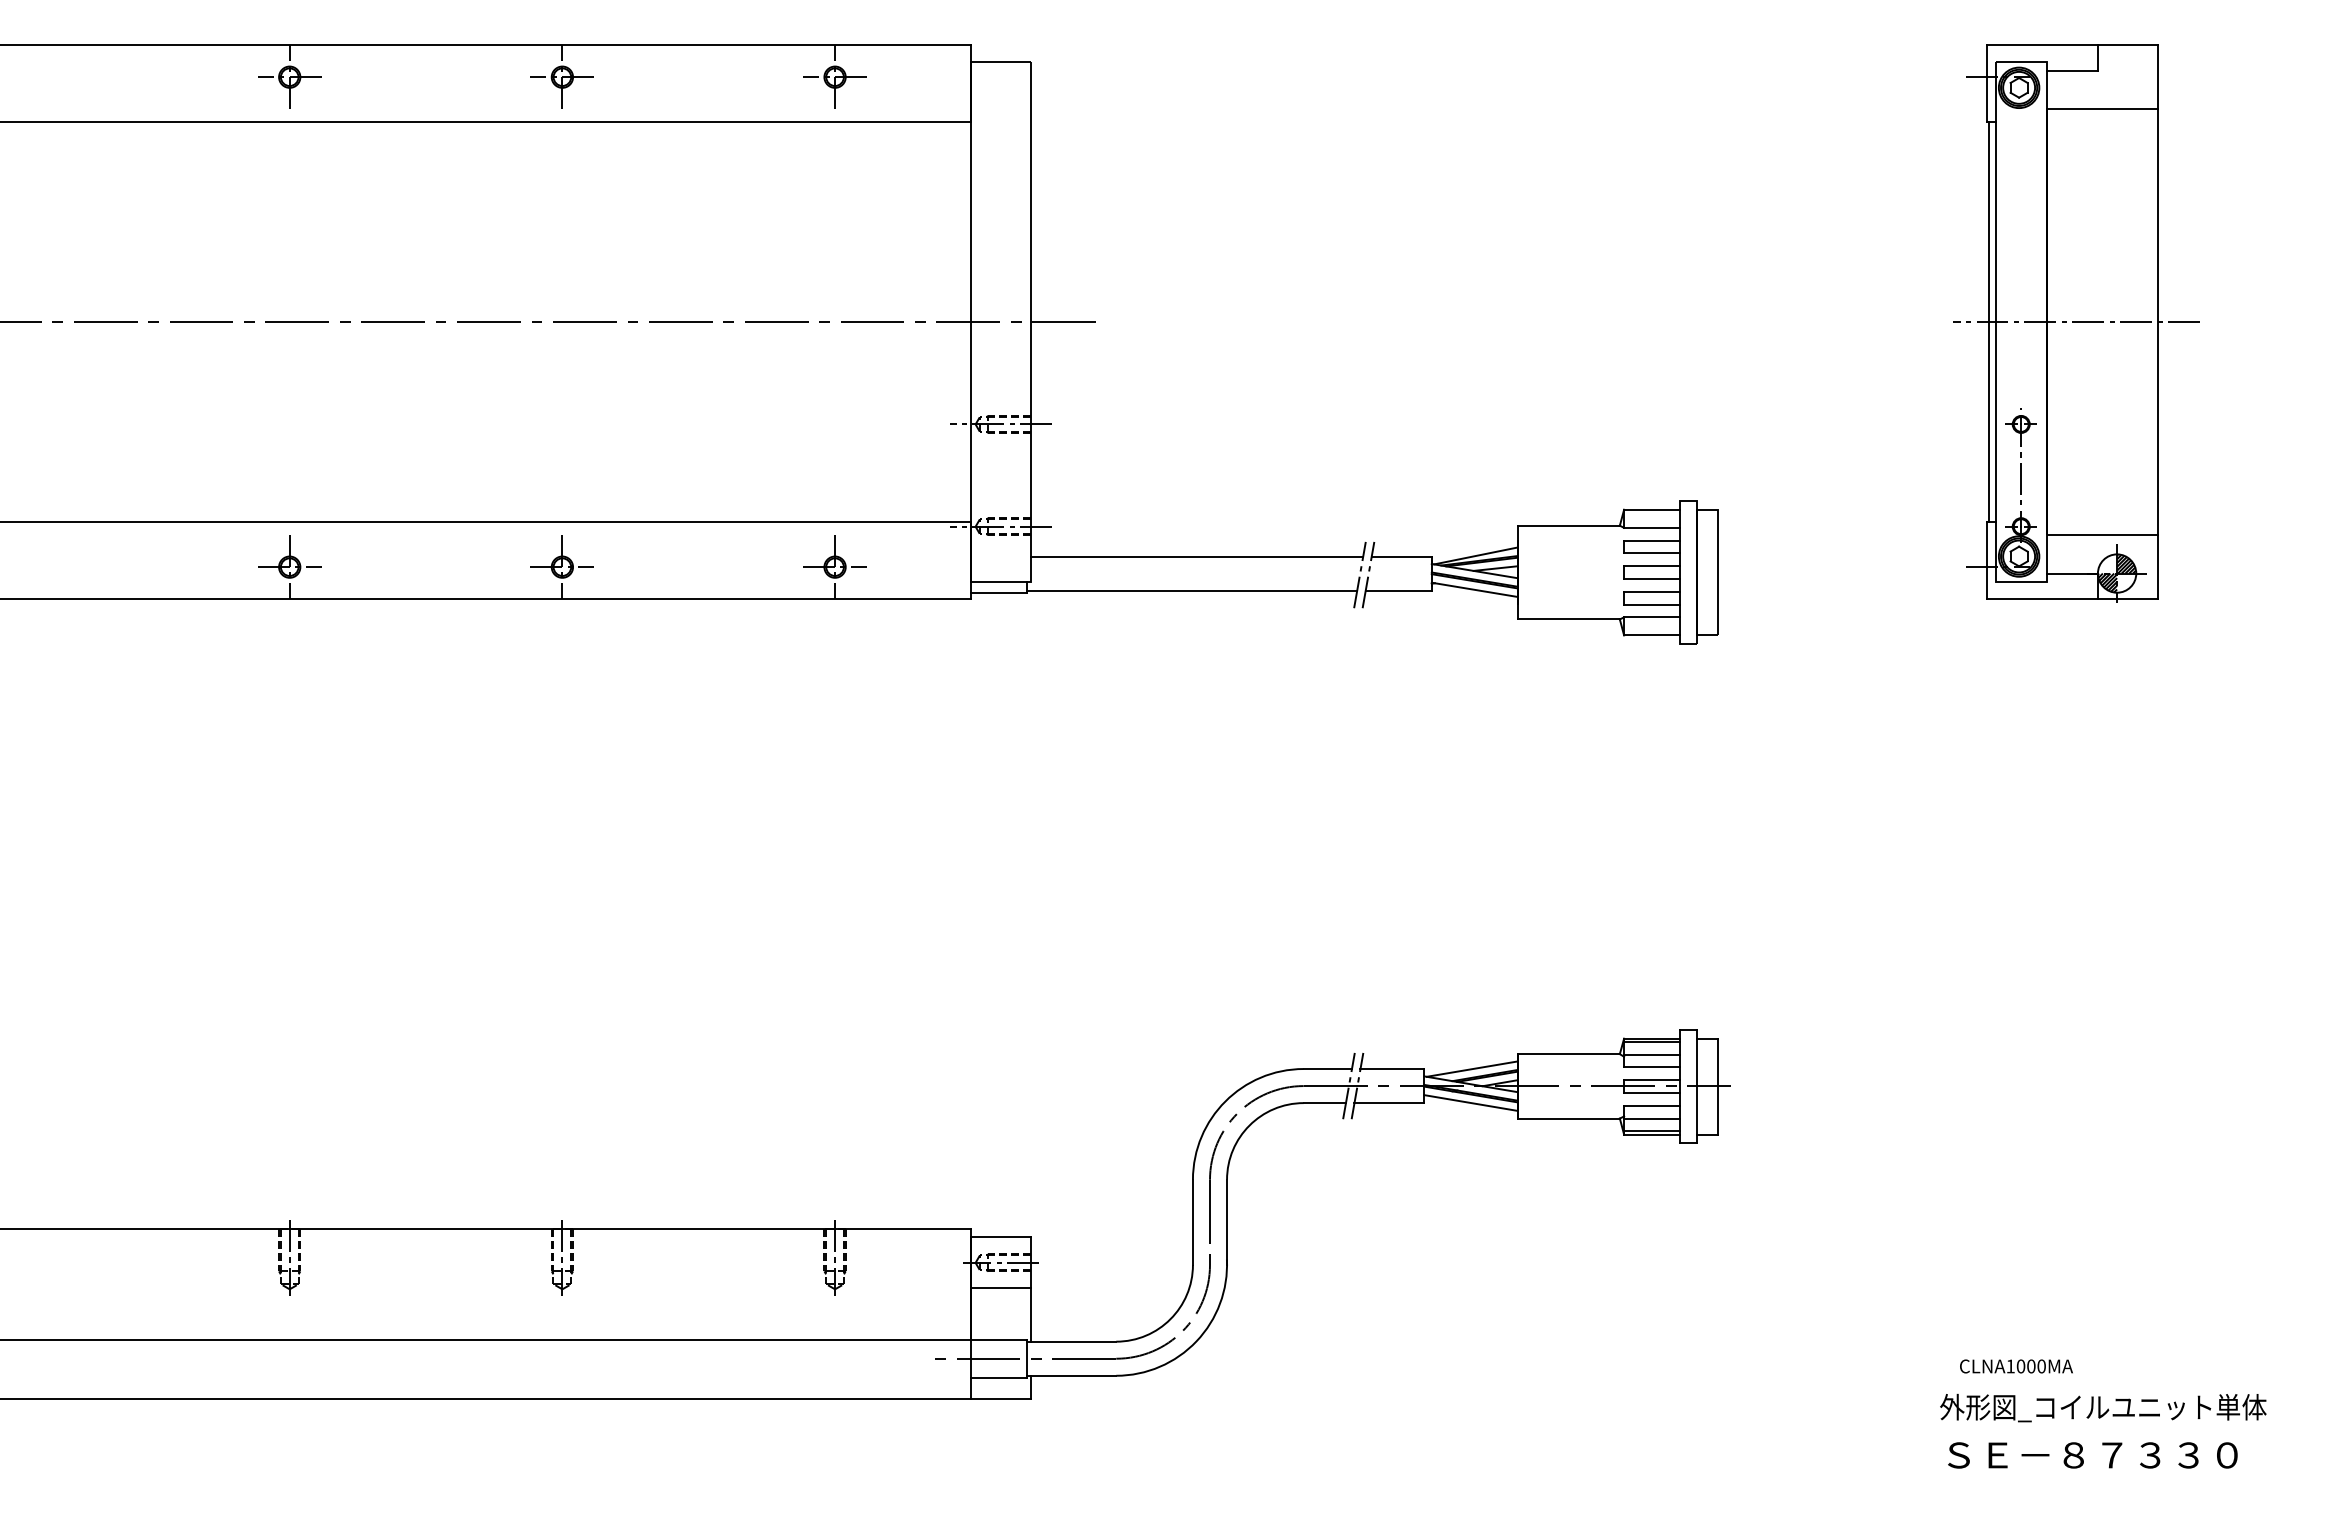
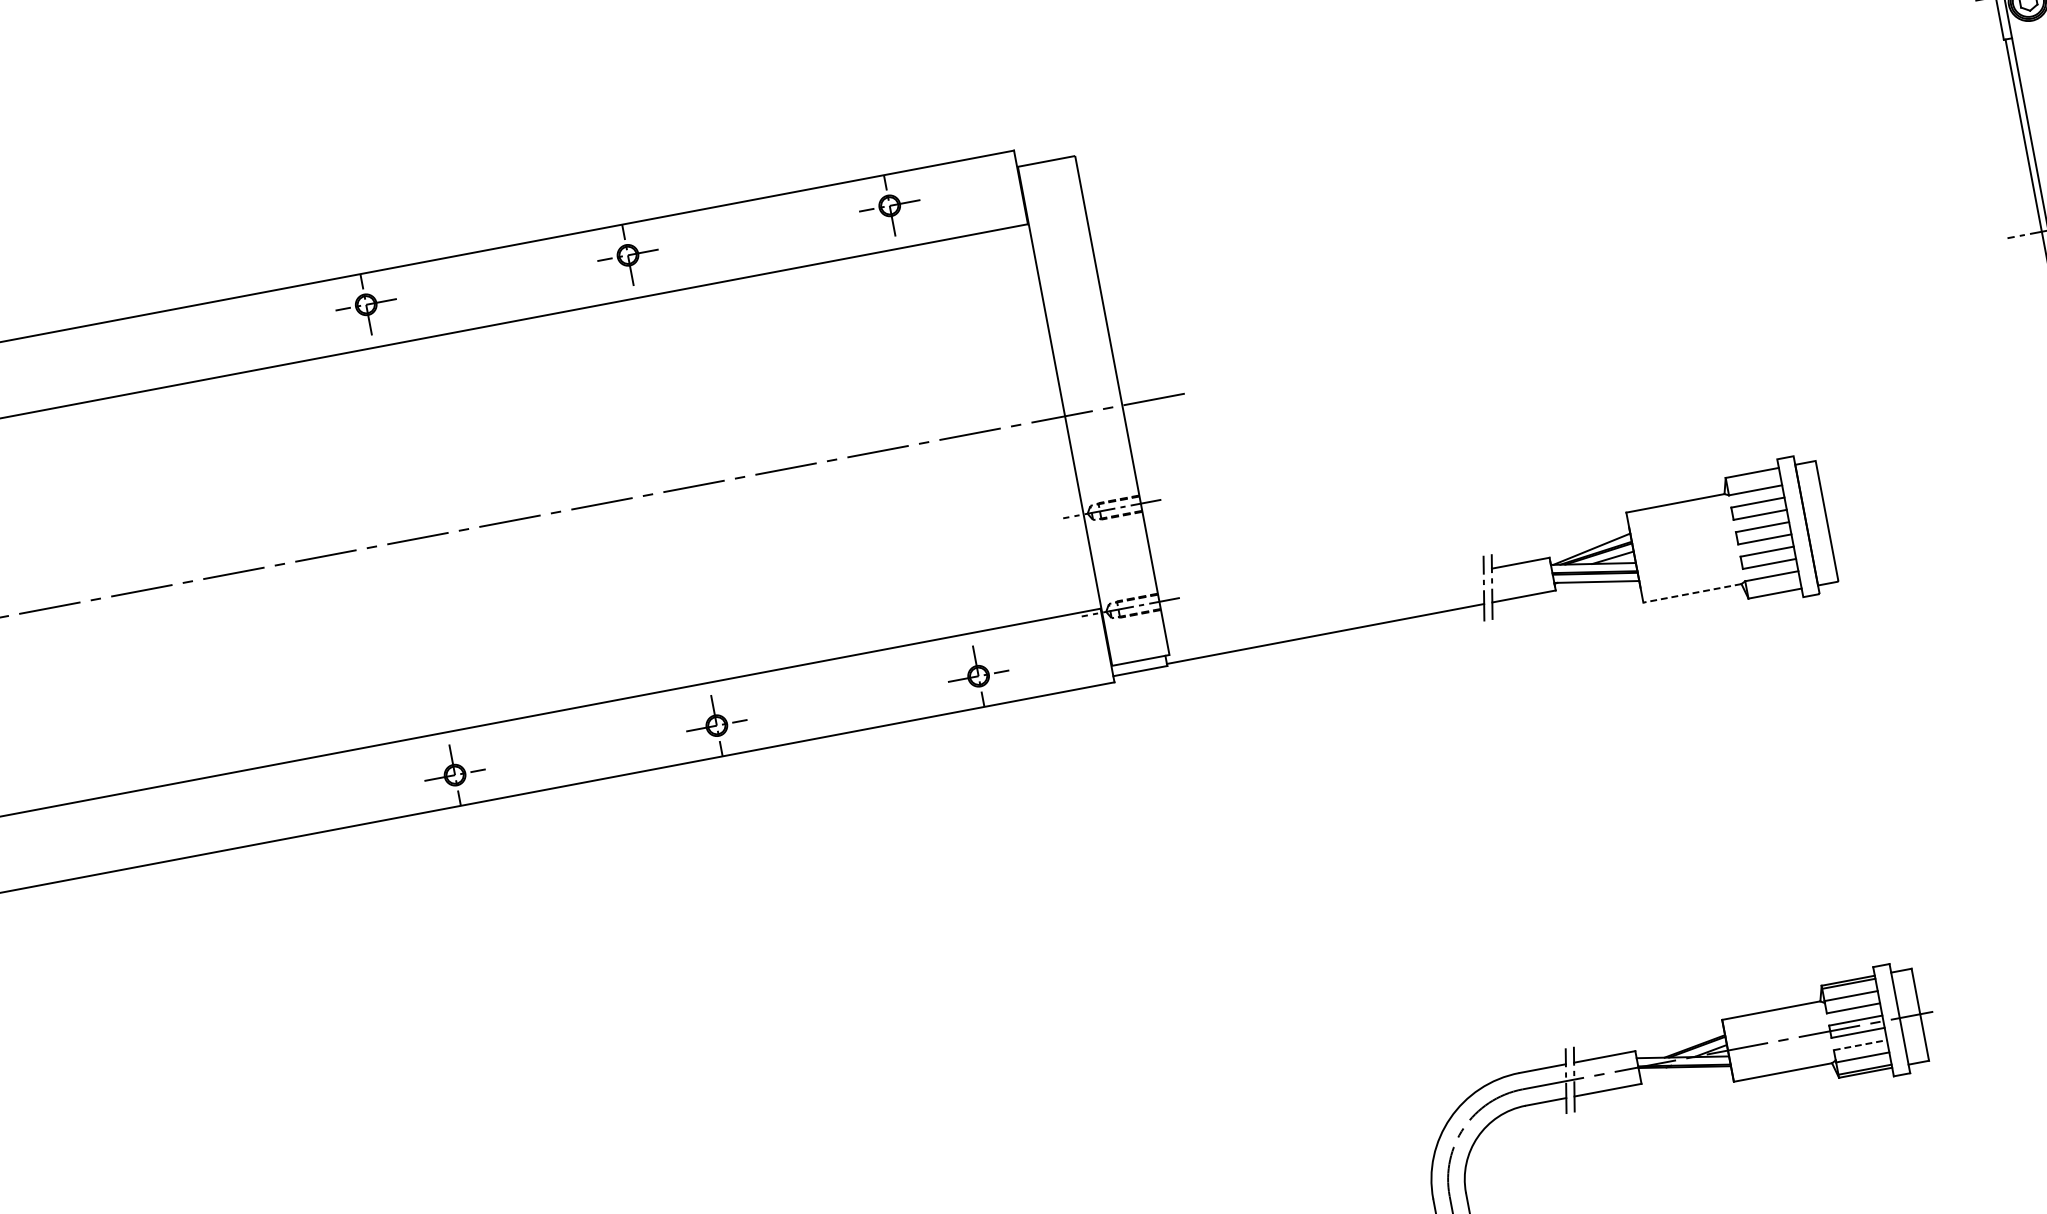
line: (1197, 556) -> (1324, 600), removed
line: (1568, 619) -> (1692, 593), solid -> dashed
line: (1471, 1068) -> (1680, 1042), removed
line: (1470, 1102) -> (1685, 1074), removed
line: (1651, 1105) -> (1860, 1044), solid -> dashed

